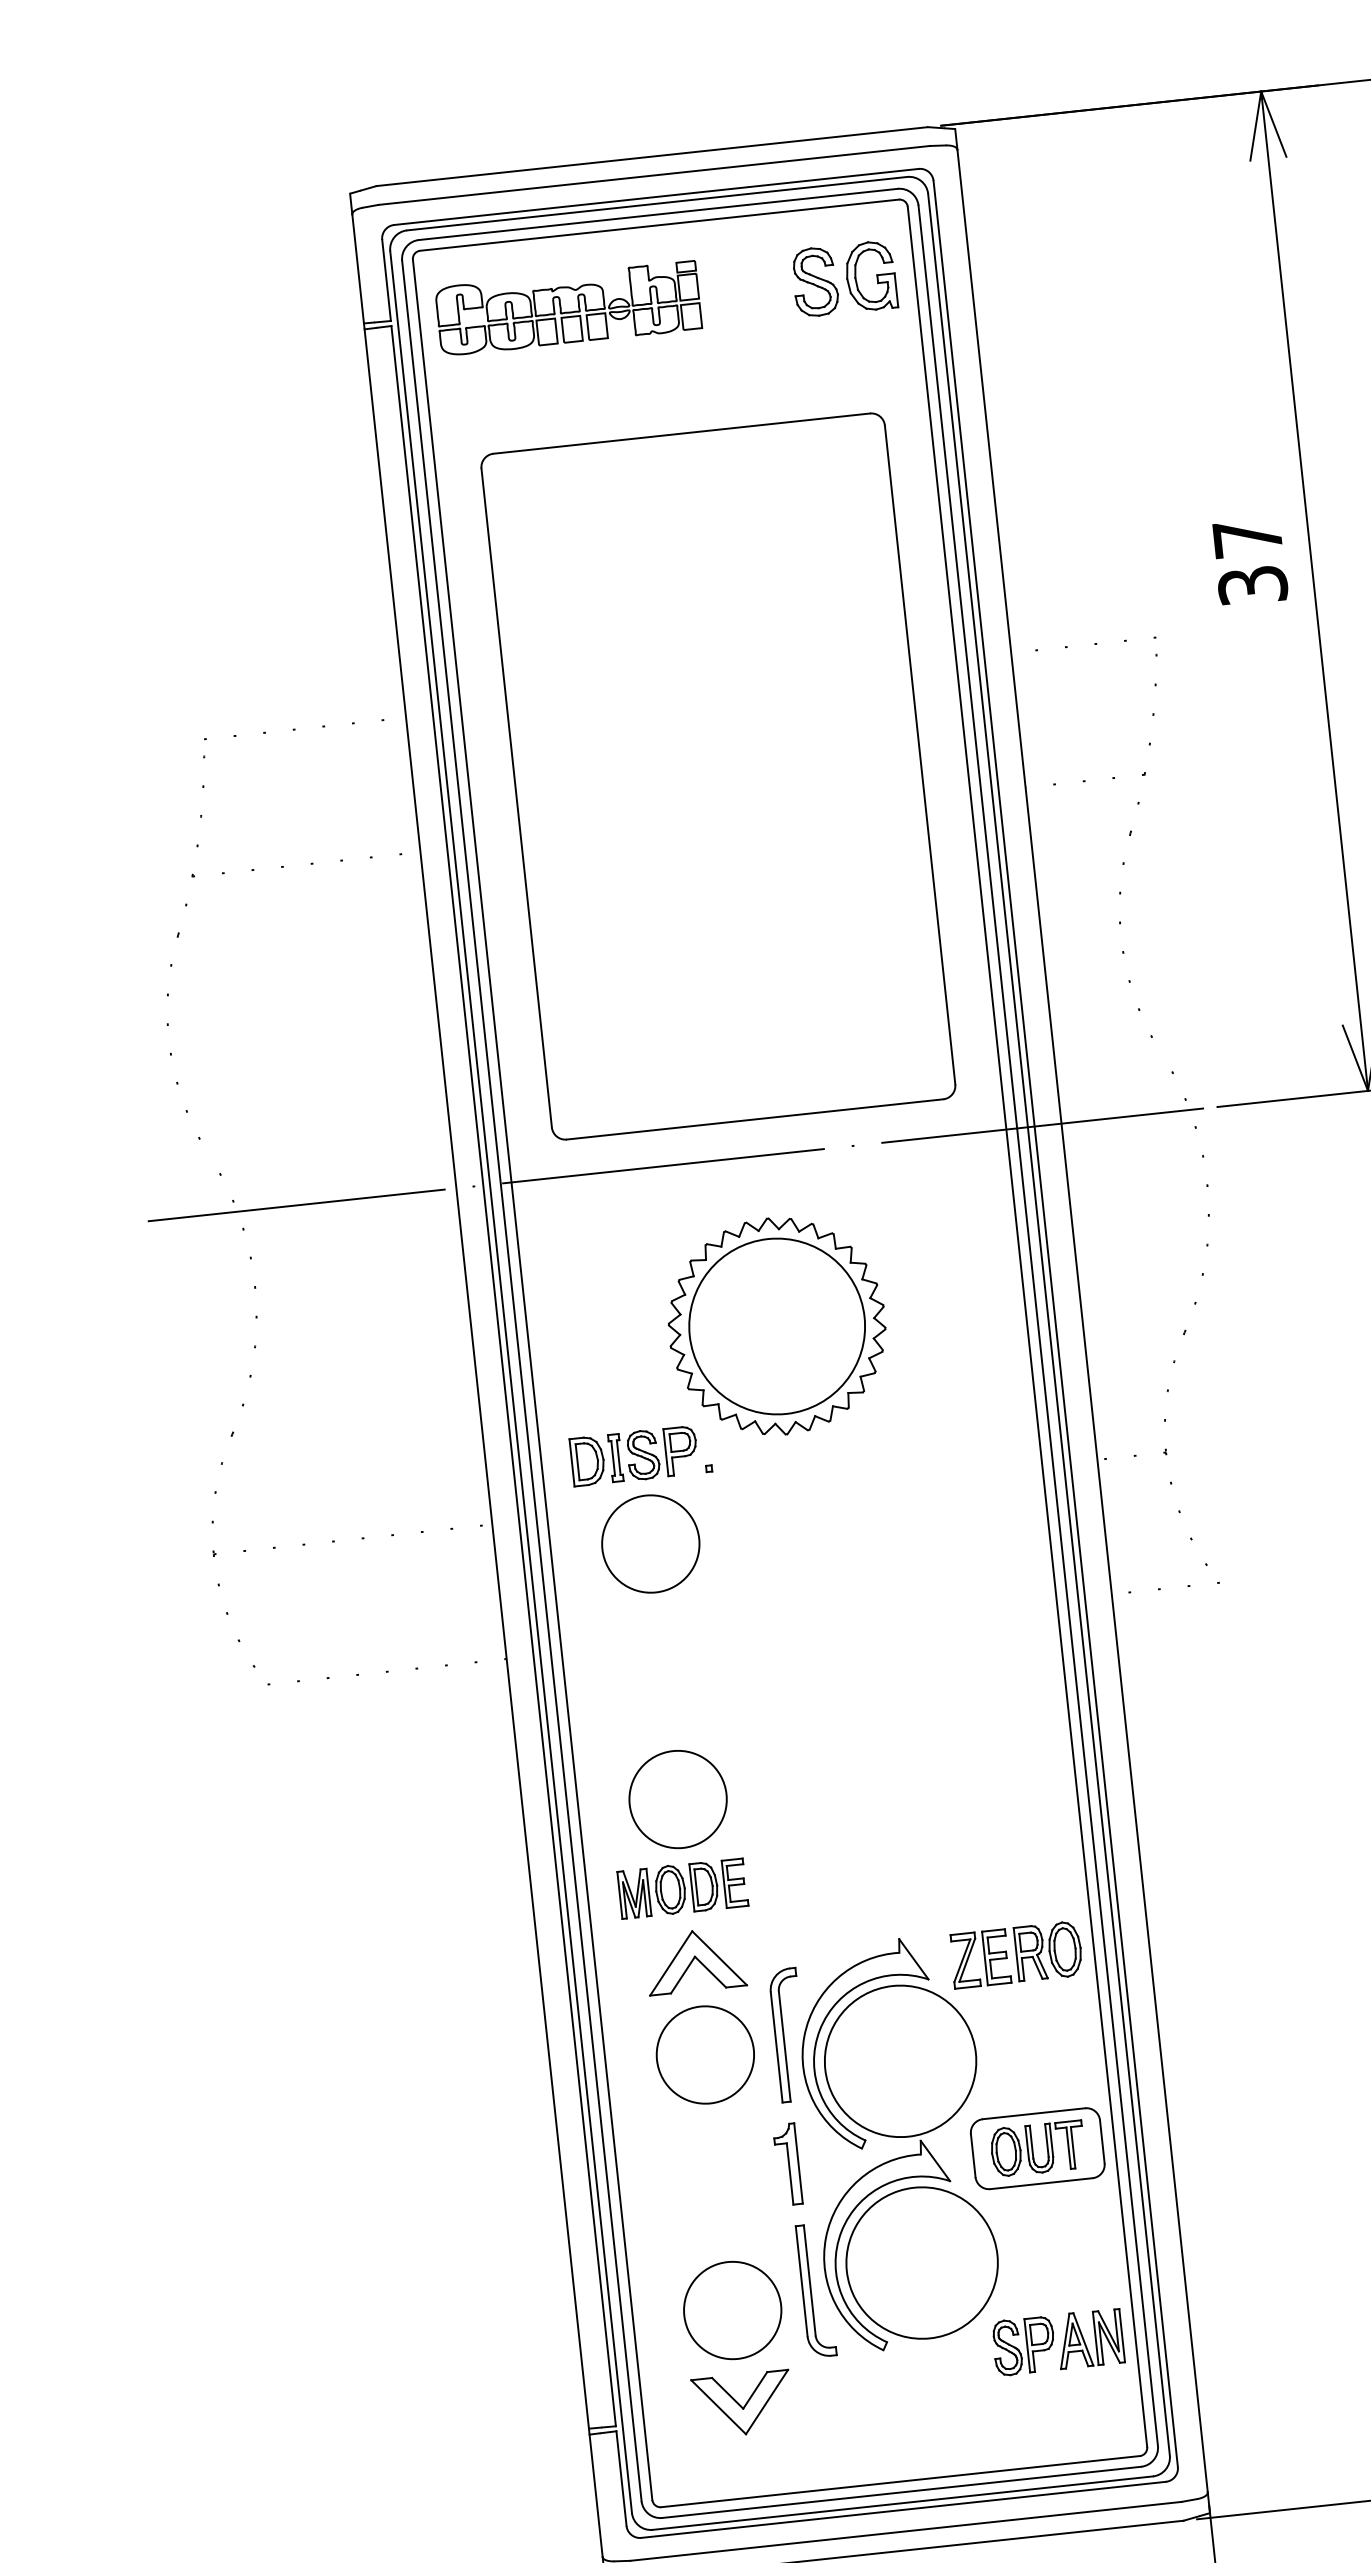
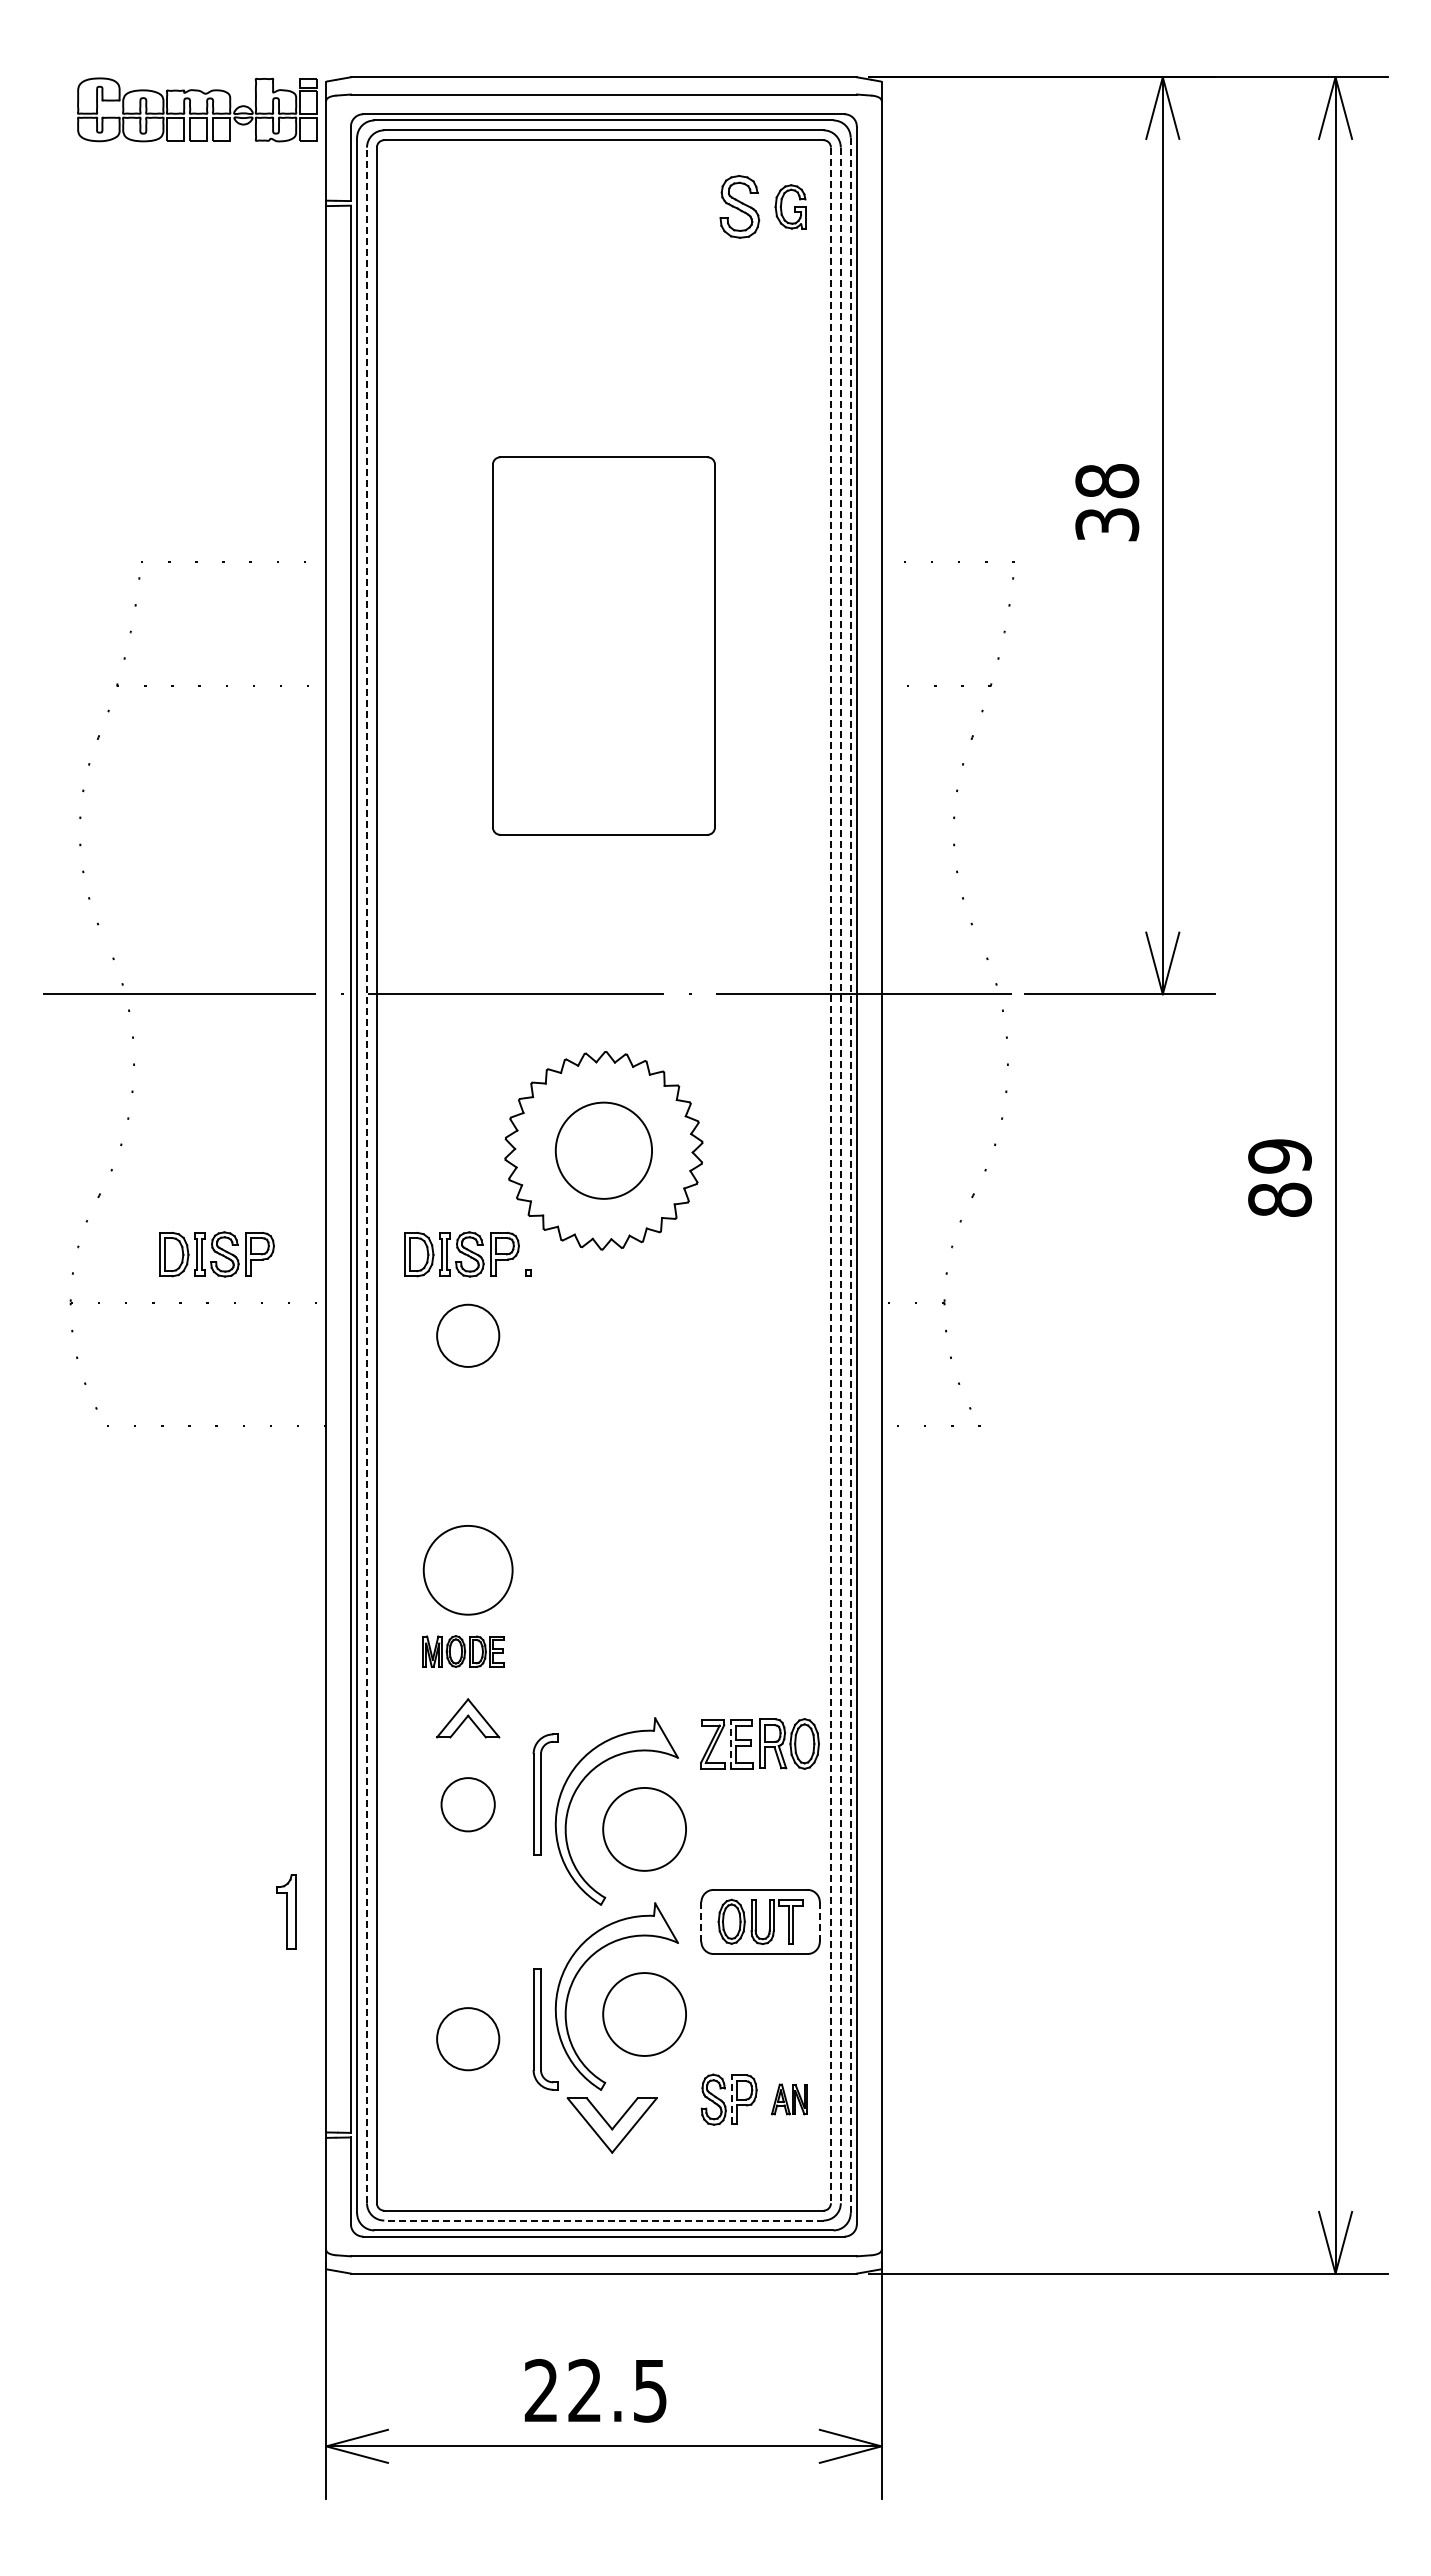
part: (870, 275) -> (790, 206), size x0.7
part: (568, 307) -> (197, 109), moved
text: (1248, 538) -> (1107, 481), 37 -> 38
part: (717, 775) -> (603, 645), size x0.6
line: (1048, 1324) -> (850, 1175), solid -> dashed
line: (1037, 1325) -> (840, 1175), solid -> dashed
circle: (776, 1326) -> (603, 1150), size x0.6
line: (1026, 1327) -> (830, 1175), solid -> dashed
line: (522, 1381) -> (367, 1175), solid -> dashed
part: (367, 1484) -> (216, 1254), added
circle: (650, 1543) -> (467, 1335), size x0.7
part: (682, 1888) -> (463, 1651), size x0.7
line: (985, 1958) -> (731, 1744), solid -> dashed
part: (694, 1961) -> (467, 1718), size x0.7
circle: (704, 2054) -> (467, 1804), size x0.6
circle: (900, 2061) -> (644, 1829), size x0.6
line: (1101, 2141) -> (819, 1921), solid -> dashed
line: (973, 2155) -> (701, 1921), solid -> dashed
part: (787, 2163) -> (286, 1911), moved
circle: (921, 2263) -> (644, 2014), size x0.6
circle: (731, 2309) -> (467, 2038), size x0.7
part: (1089, 2338) -> (789, 2099), size x0.6
line: (1027, 2345) -> (732, 2099), solid -> dashed
part: (742, 2404) -> (611, 2125), moved
line: (901, 2492) -> (603, 2220), solid -> dashed

